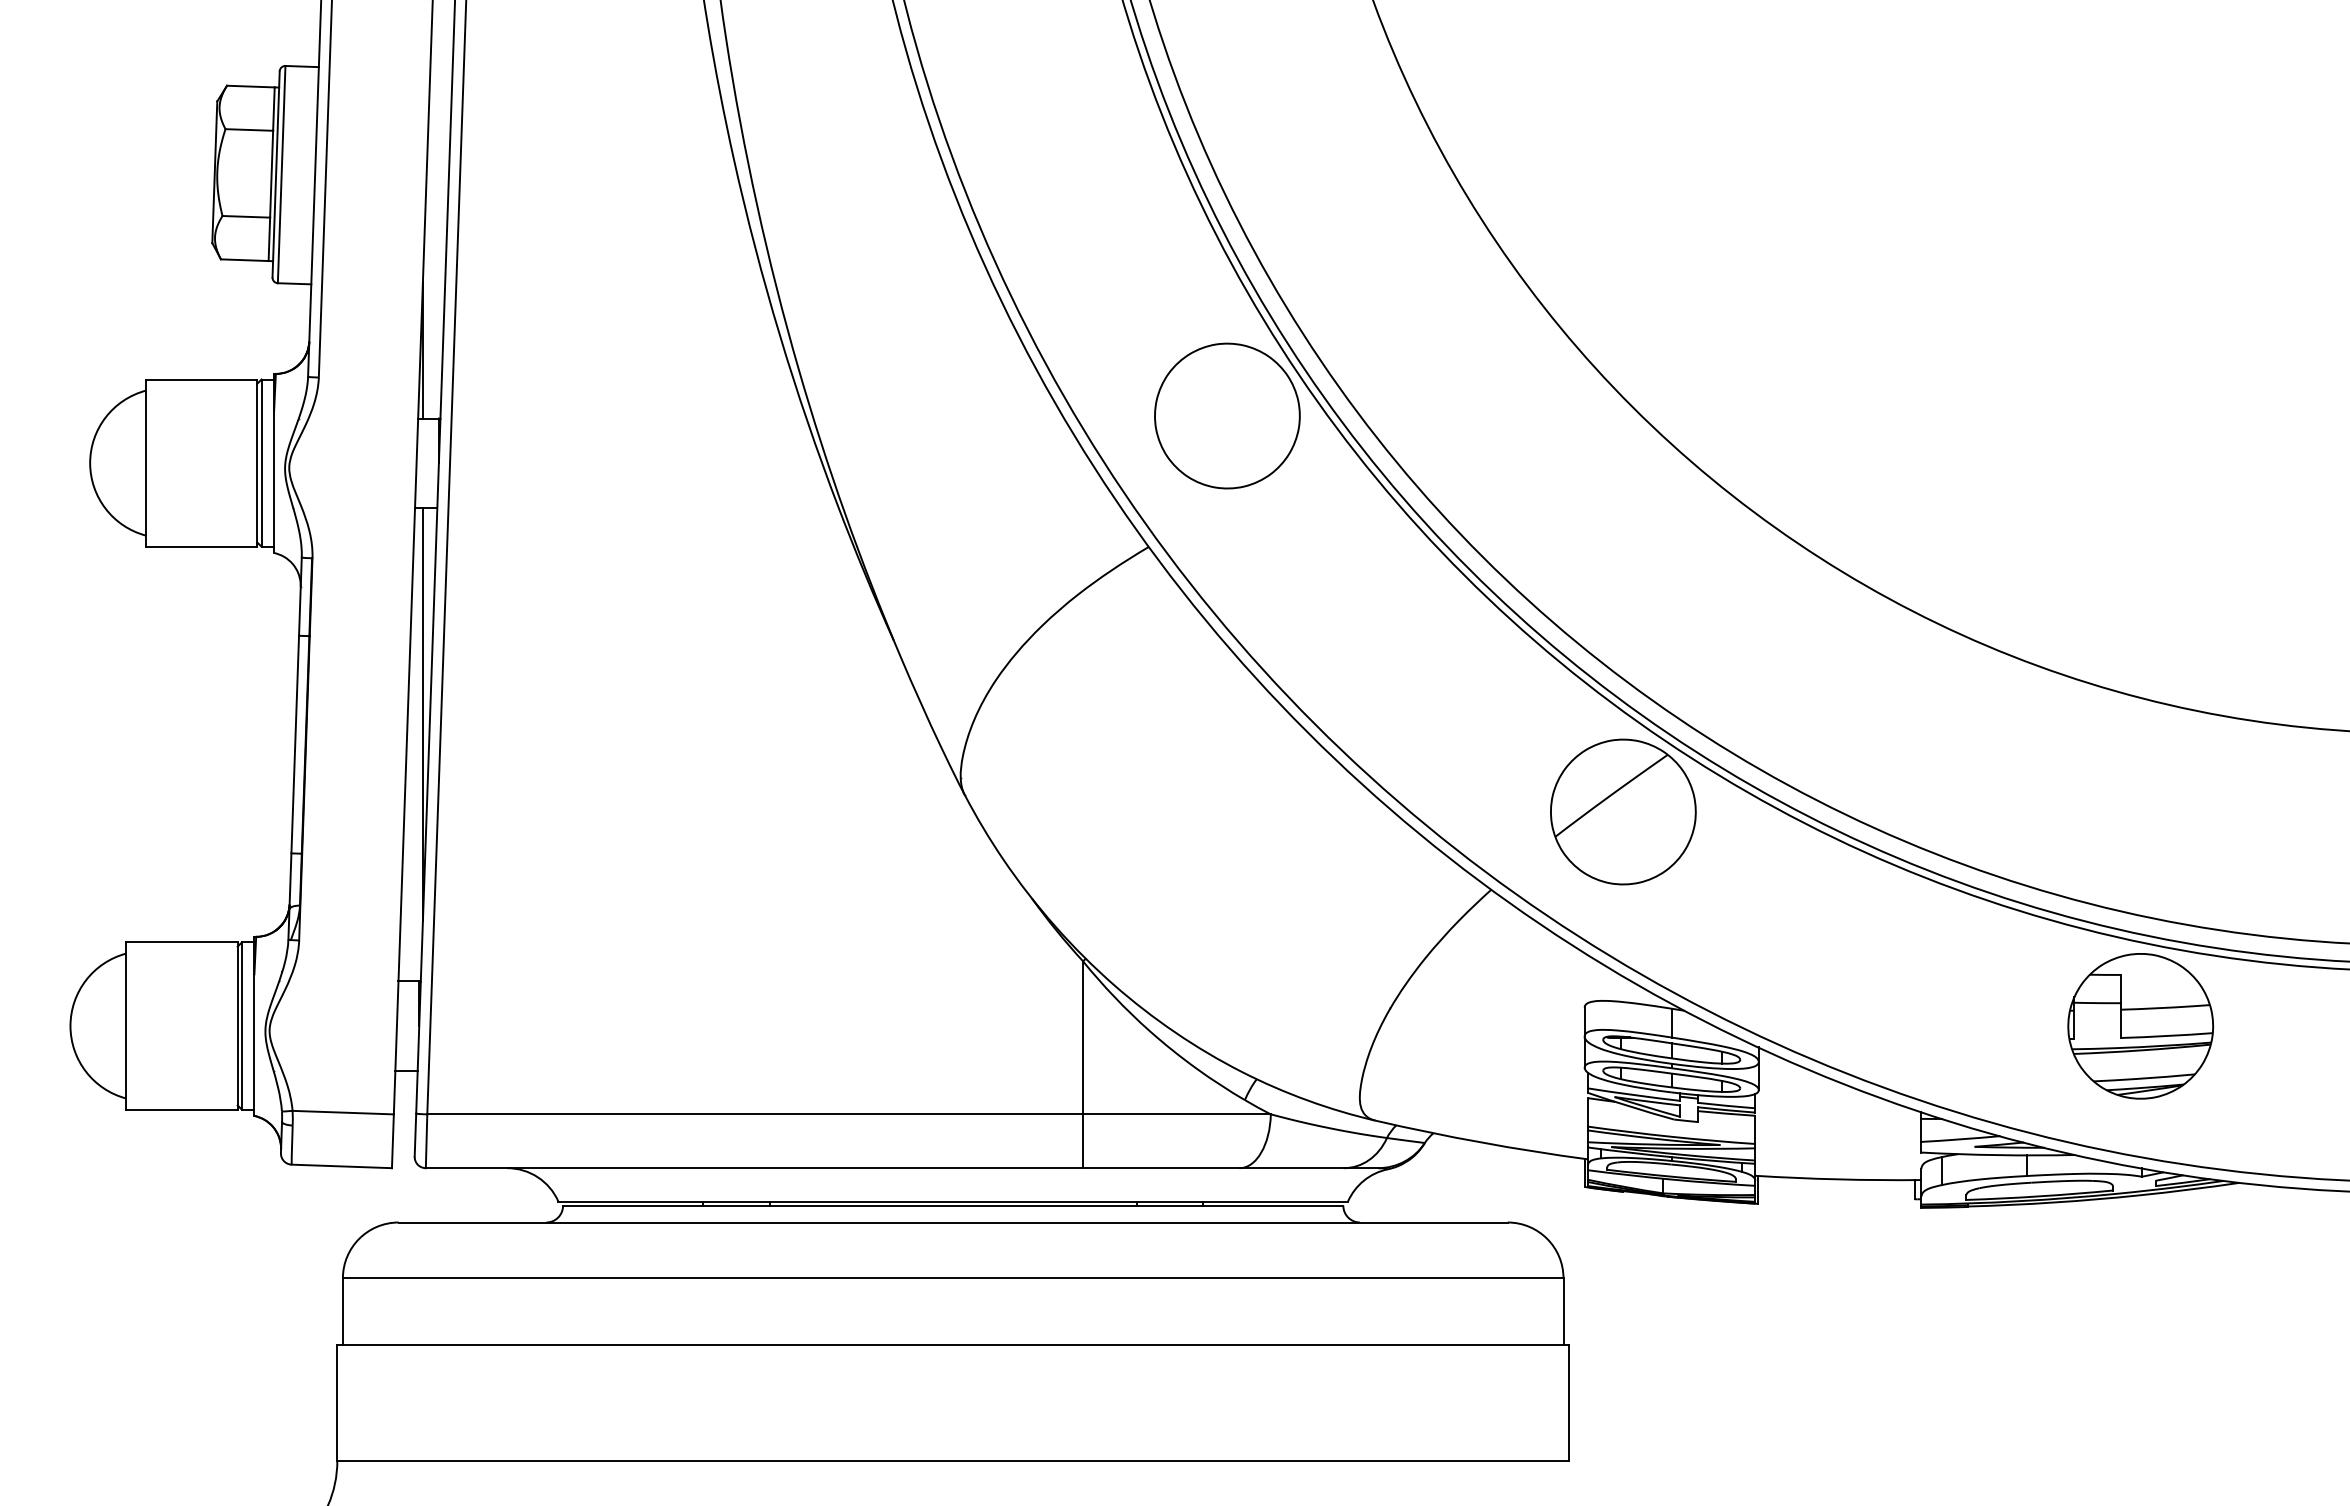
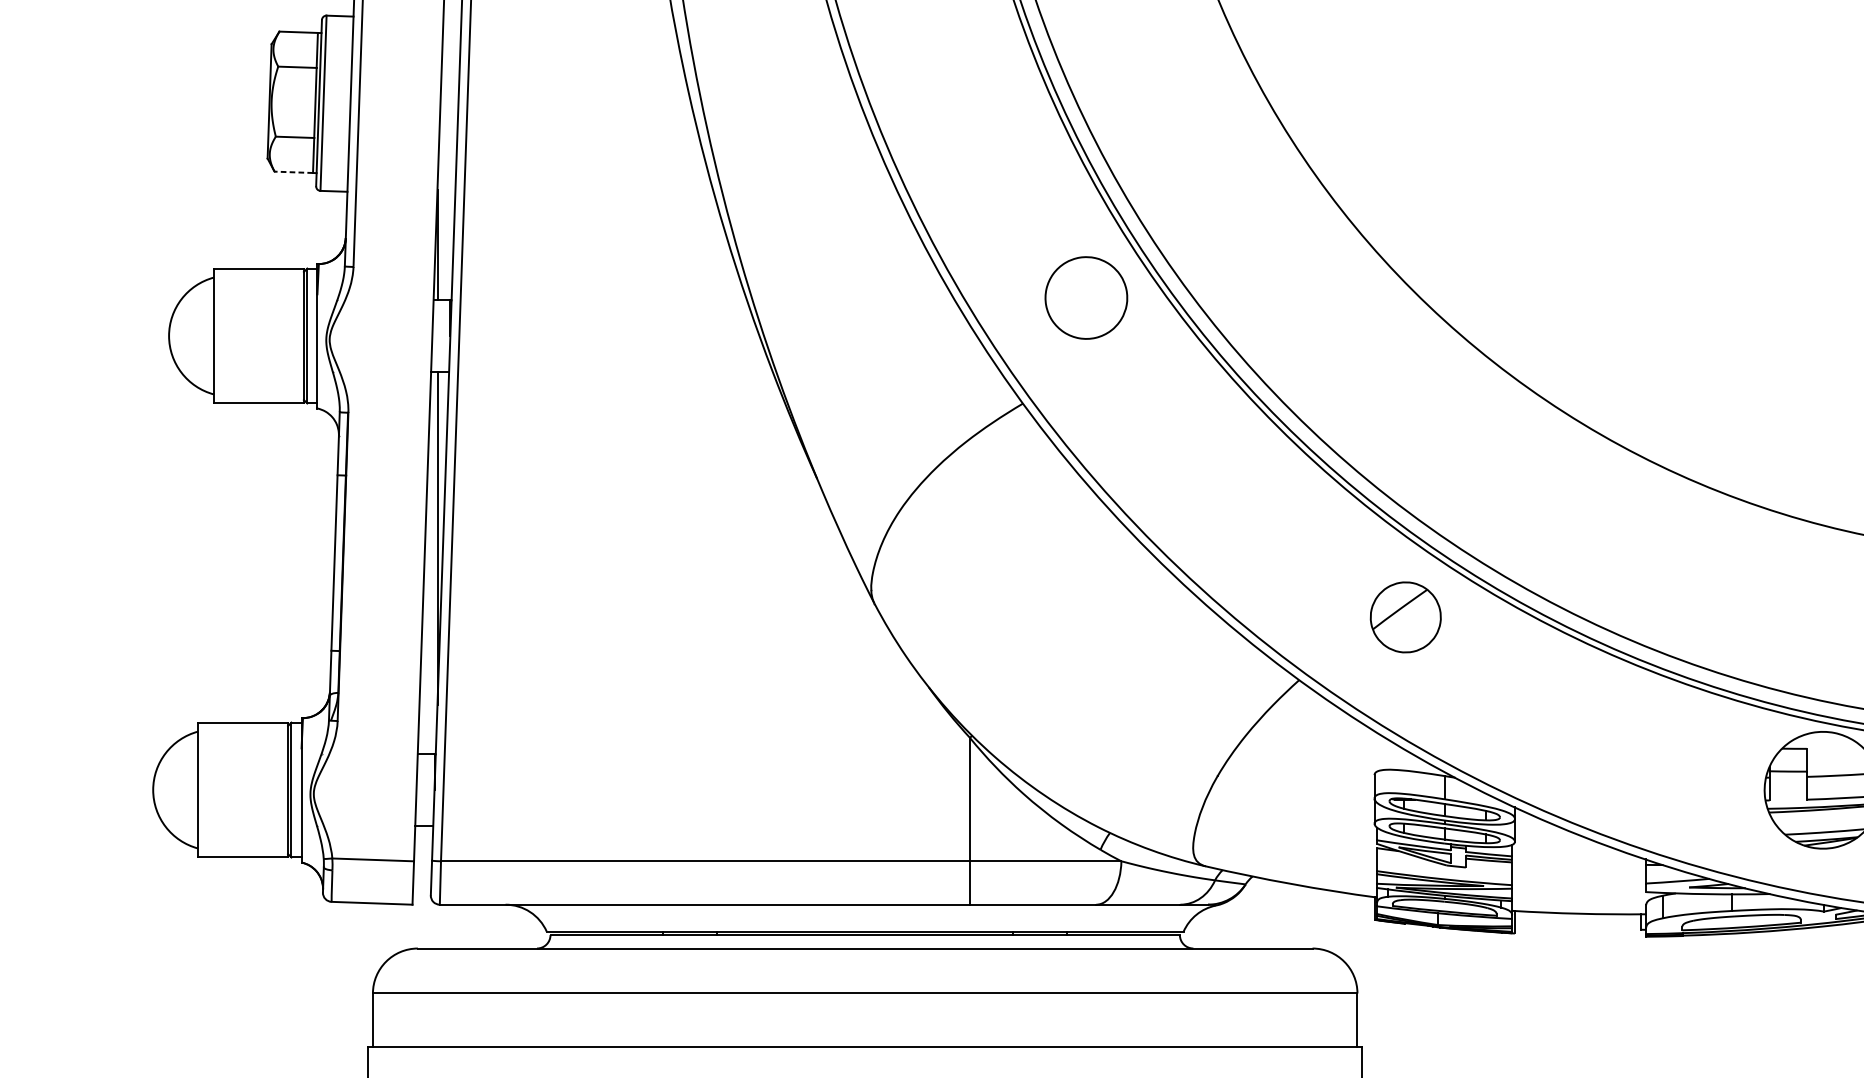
line: (244, 260) -> (293, 172), solid -> dashed
part: (1227, 415) -> (1086, 297), size x0.7
part: (1623, 811) -> (1405, 617), size x0.6

